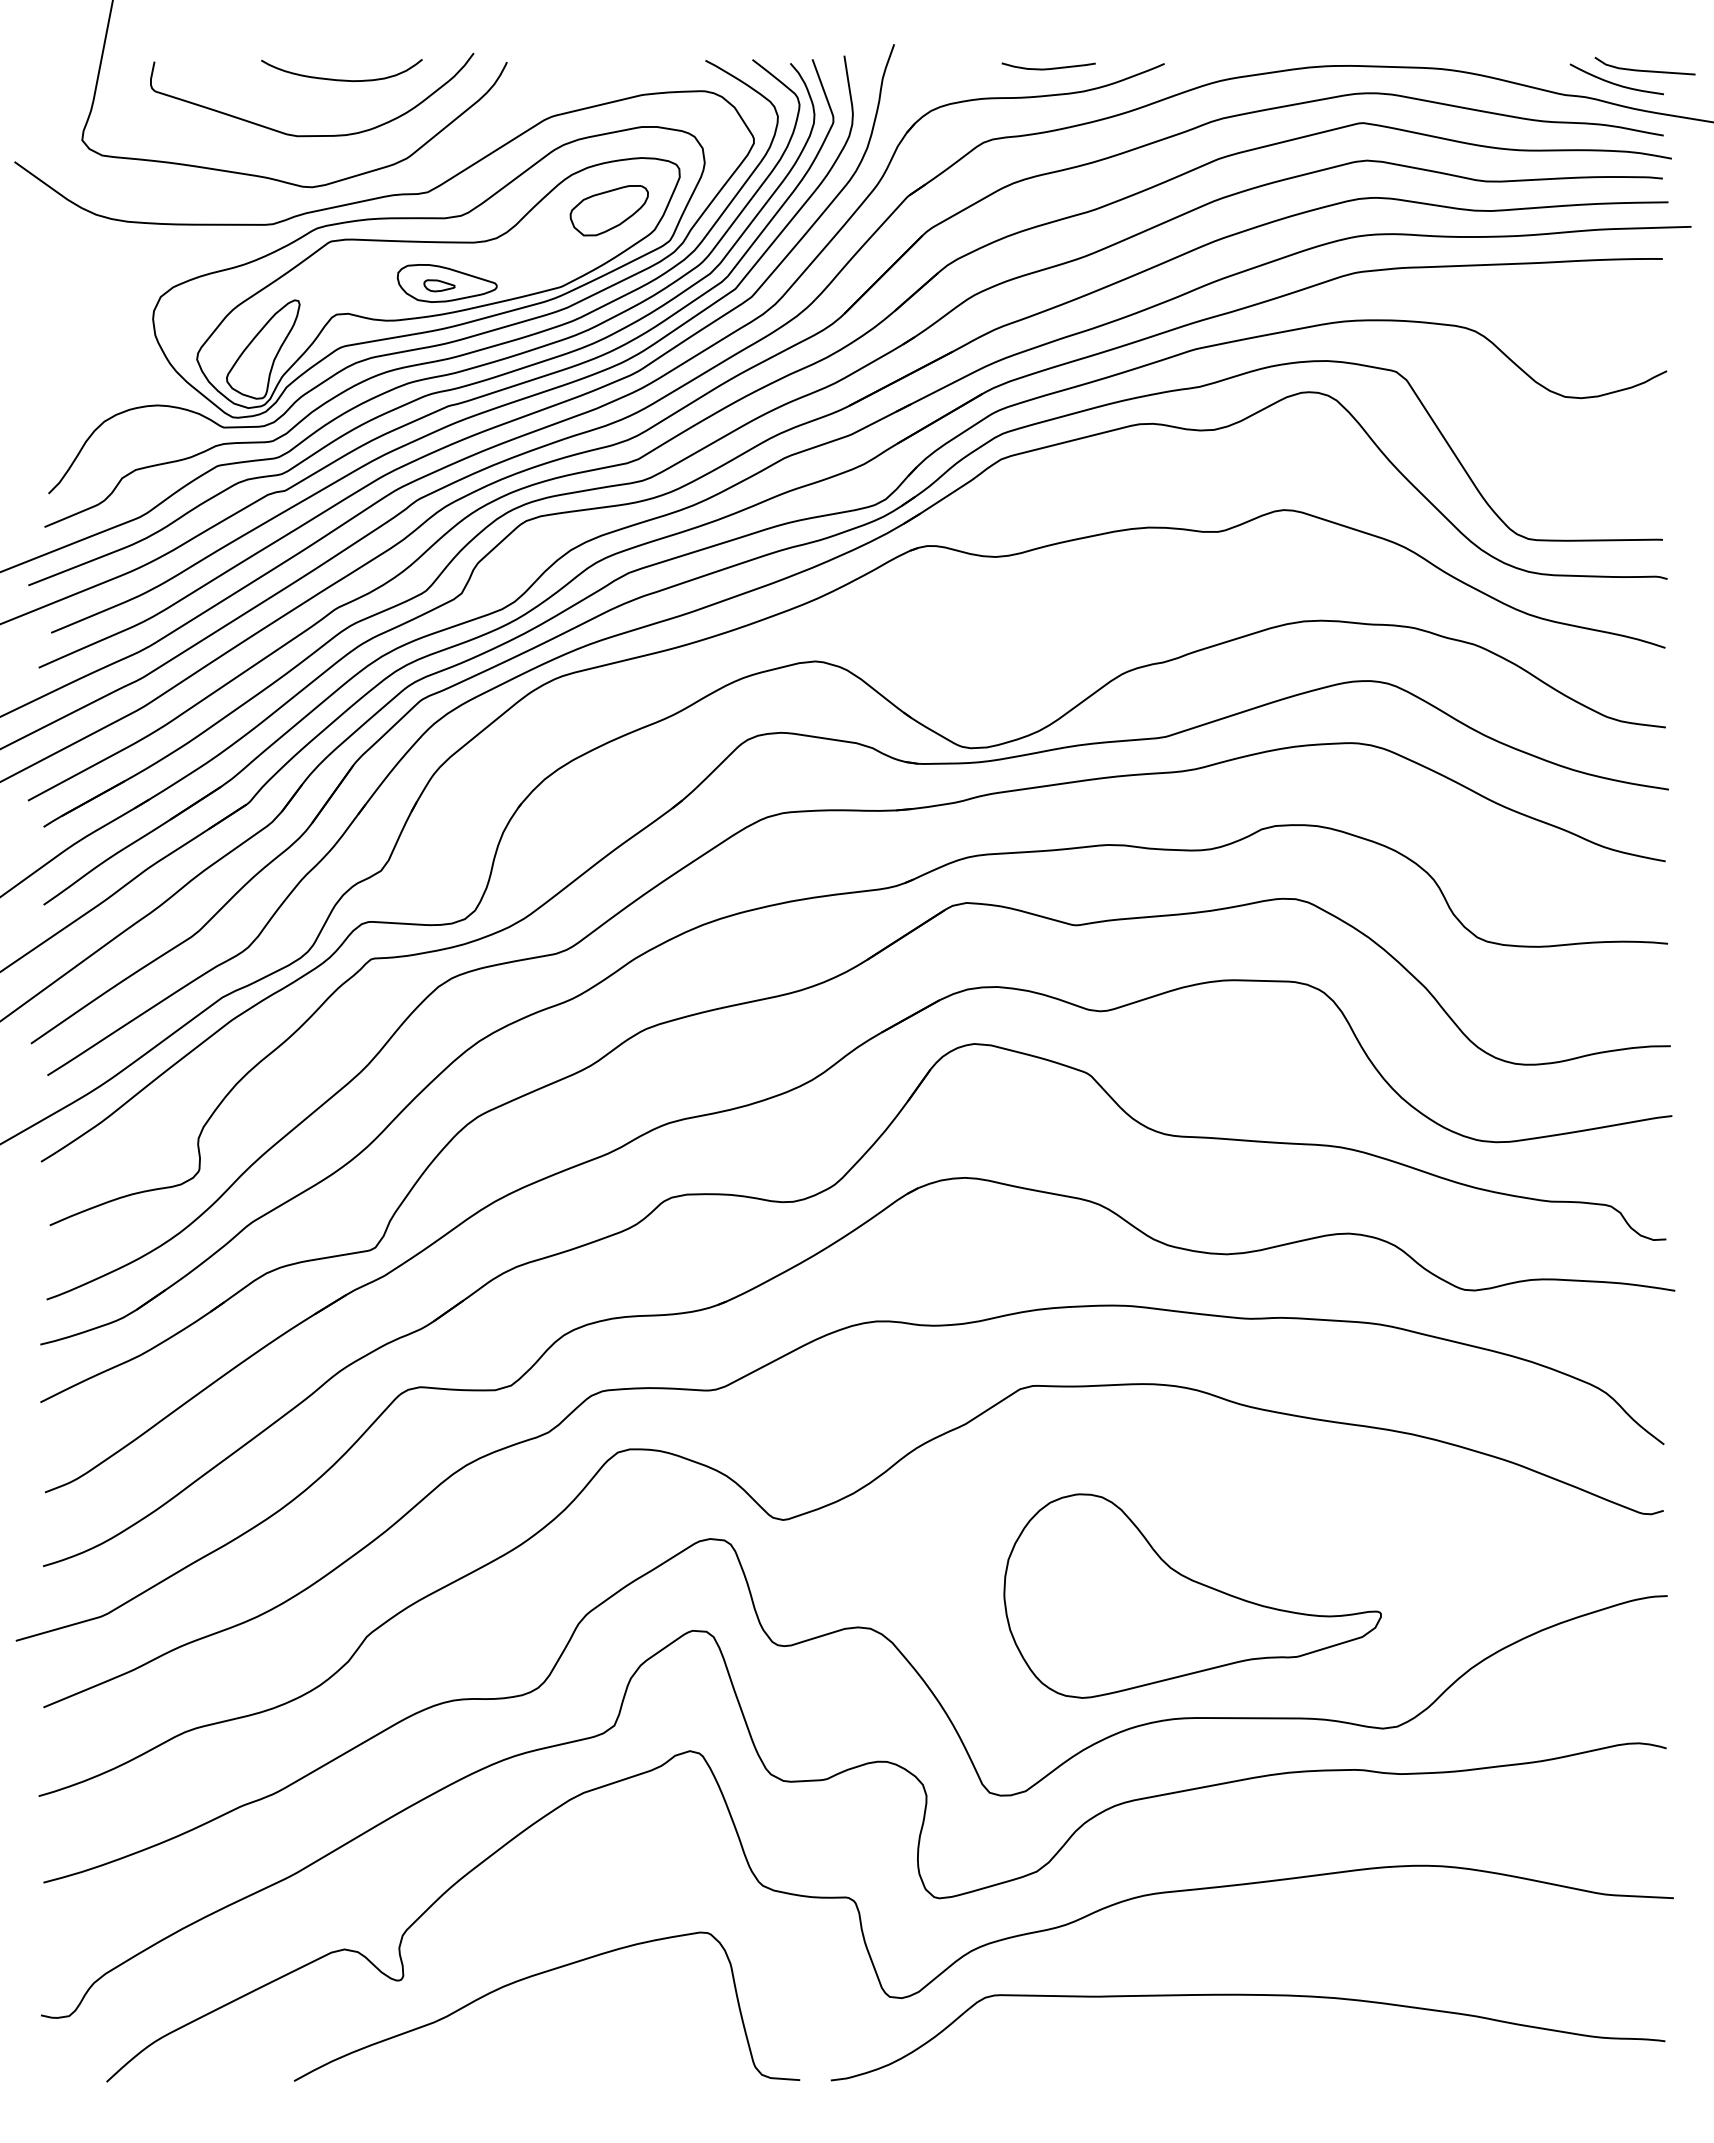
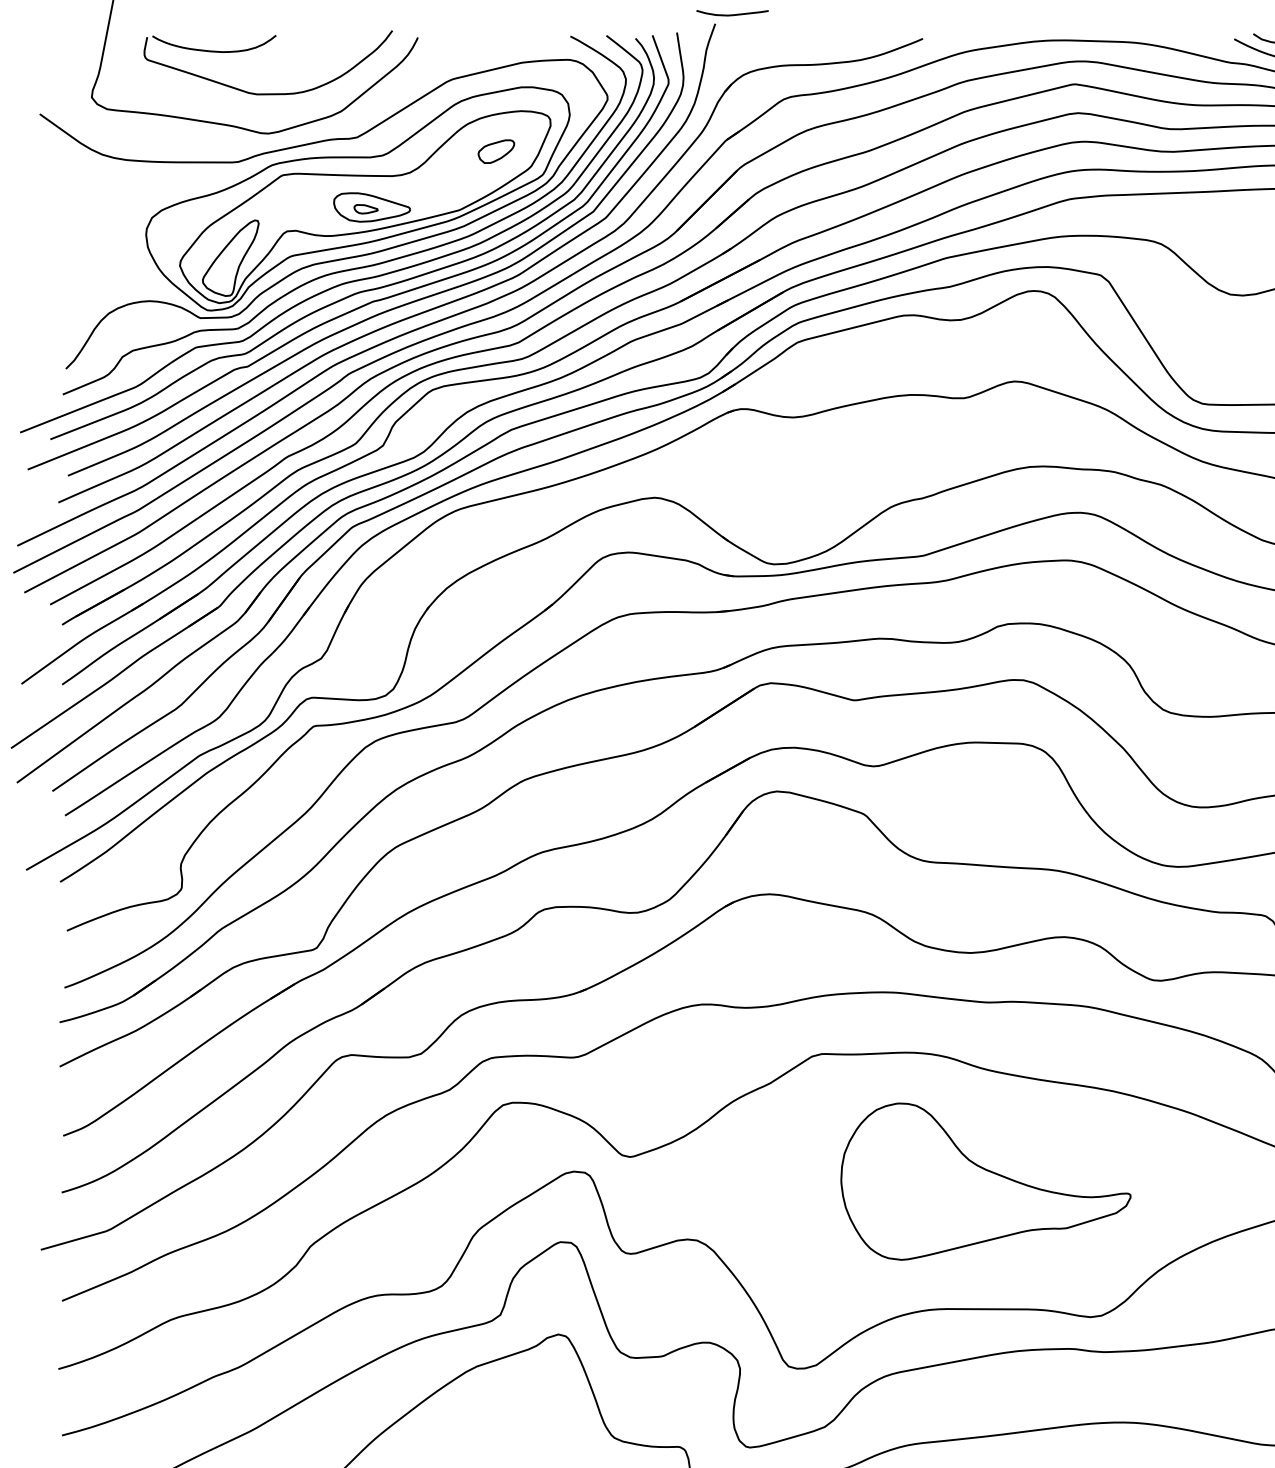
curve: (1048, 68) -> (732, 14), moved
curve: (341, 79) -> (214, 50), moved
part: (608, 210) -> (495, 151), size x0.6
part: (1192, 1595) -> (985, 1181), moved

